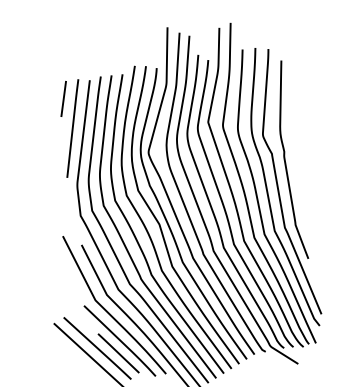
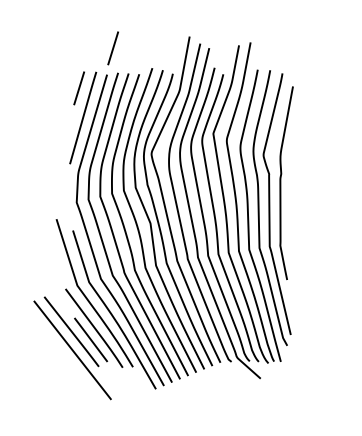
line: (90, 52) -> (112, 48), added

